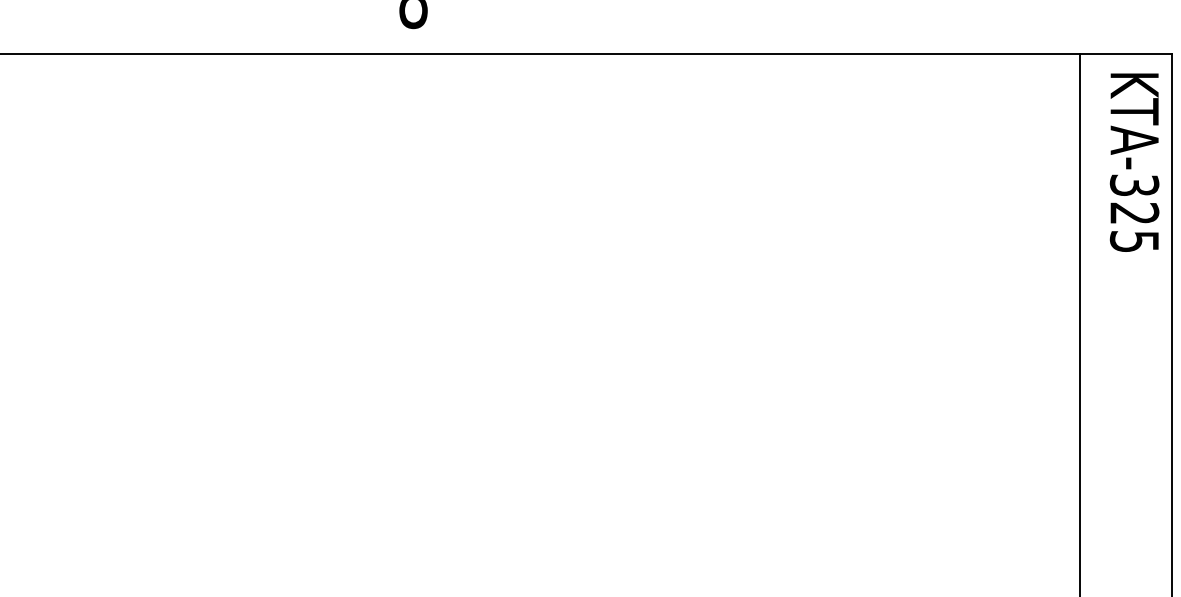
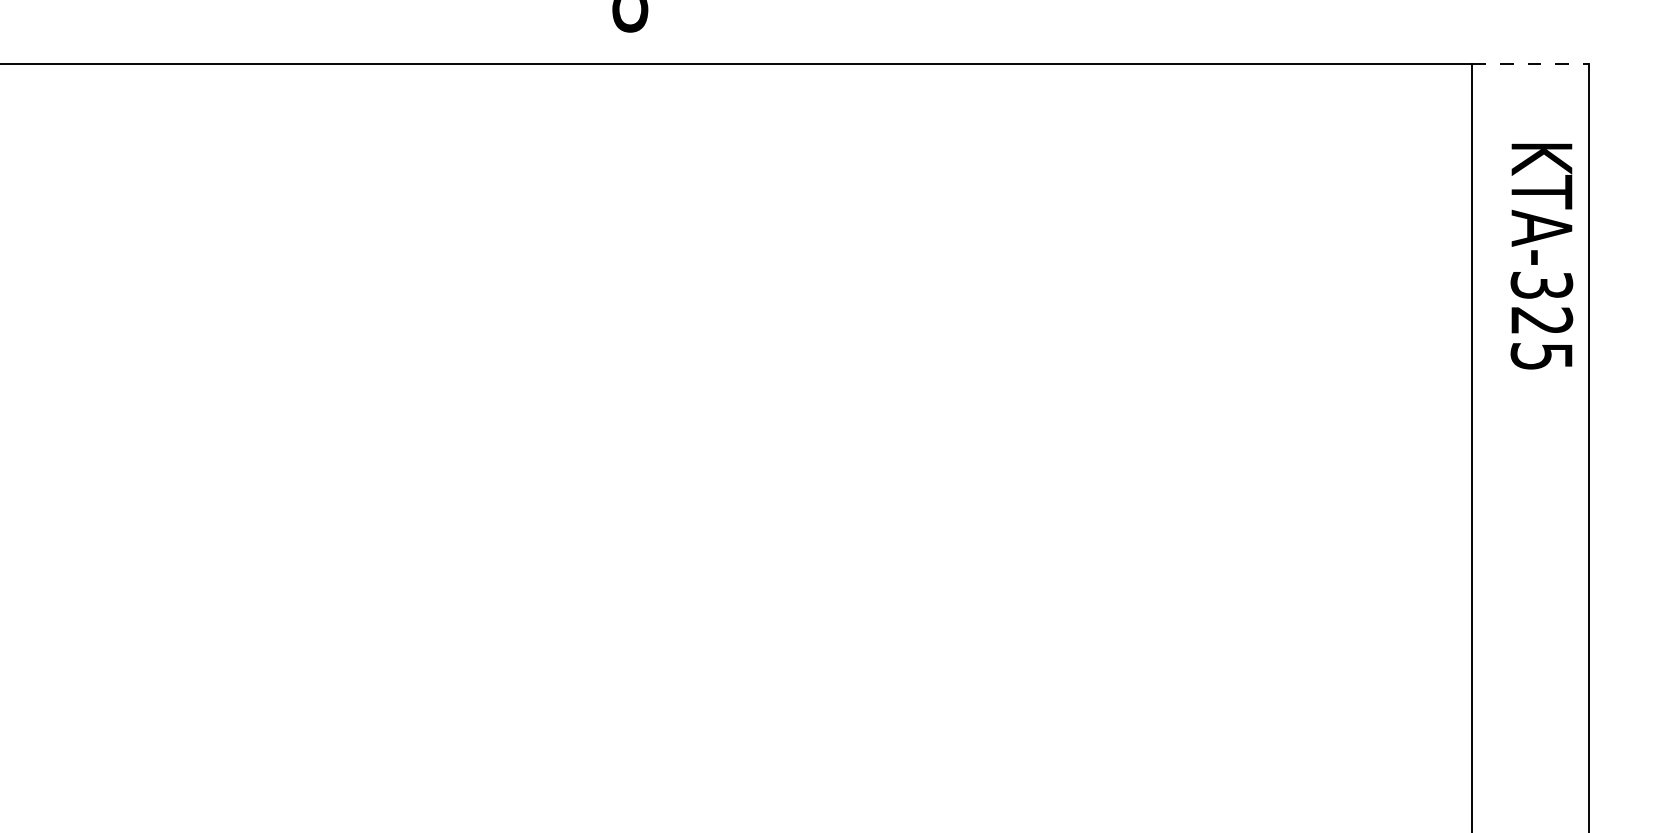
line: (1125, 54) -> (1530, 64), solid -> dashed
text: (1134, 162) -> (1541, 256), moved

